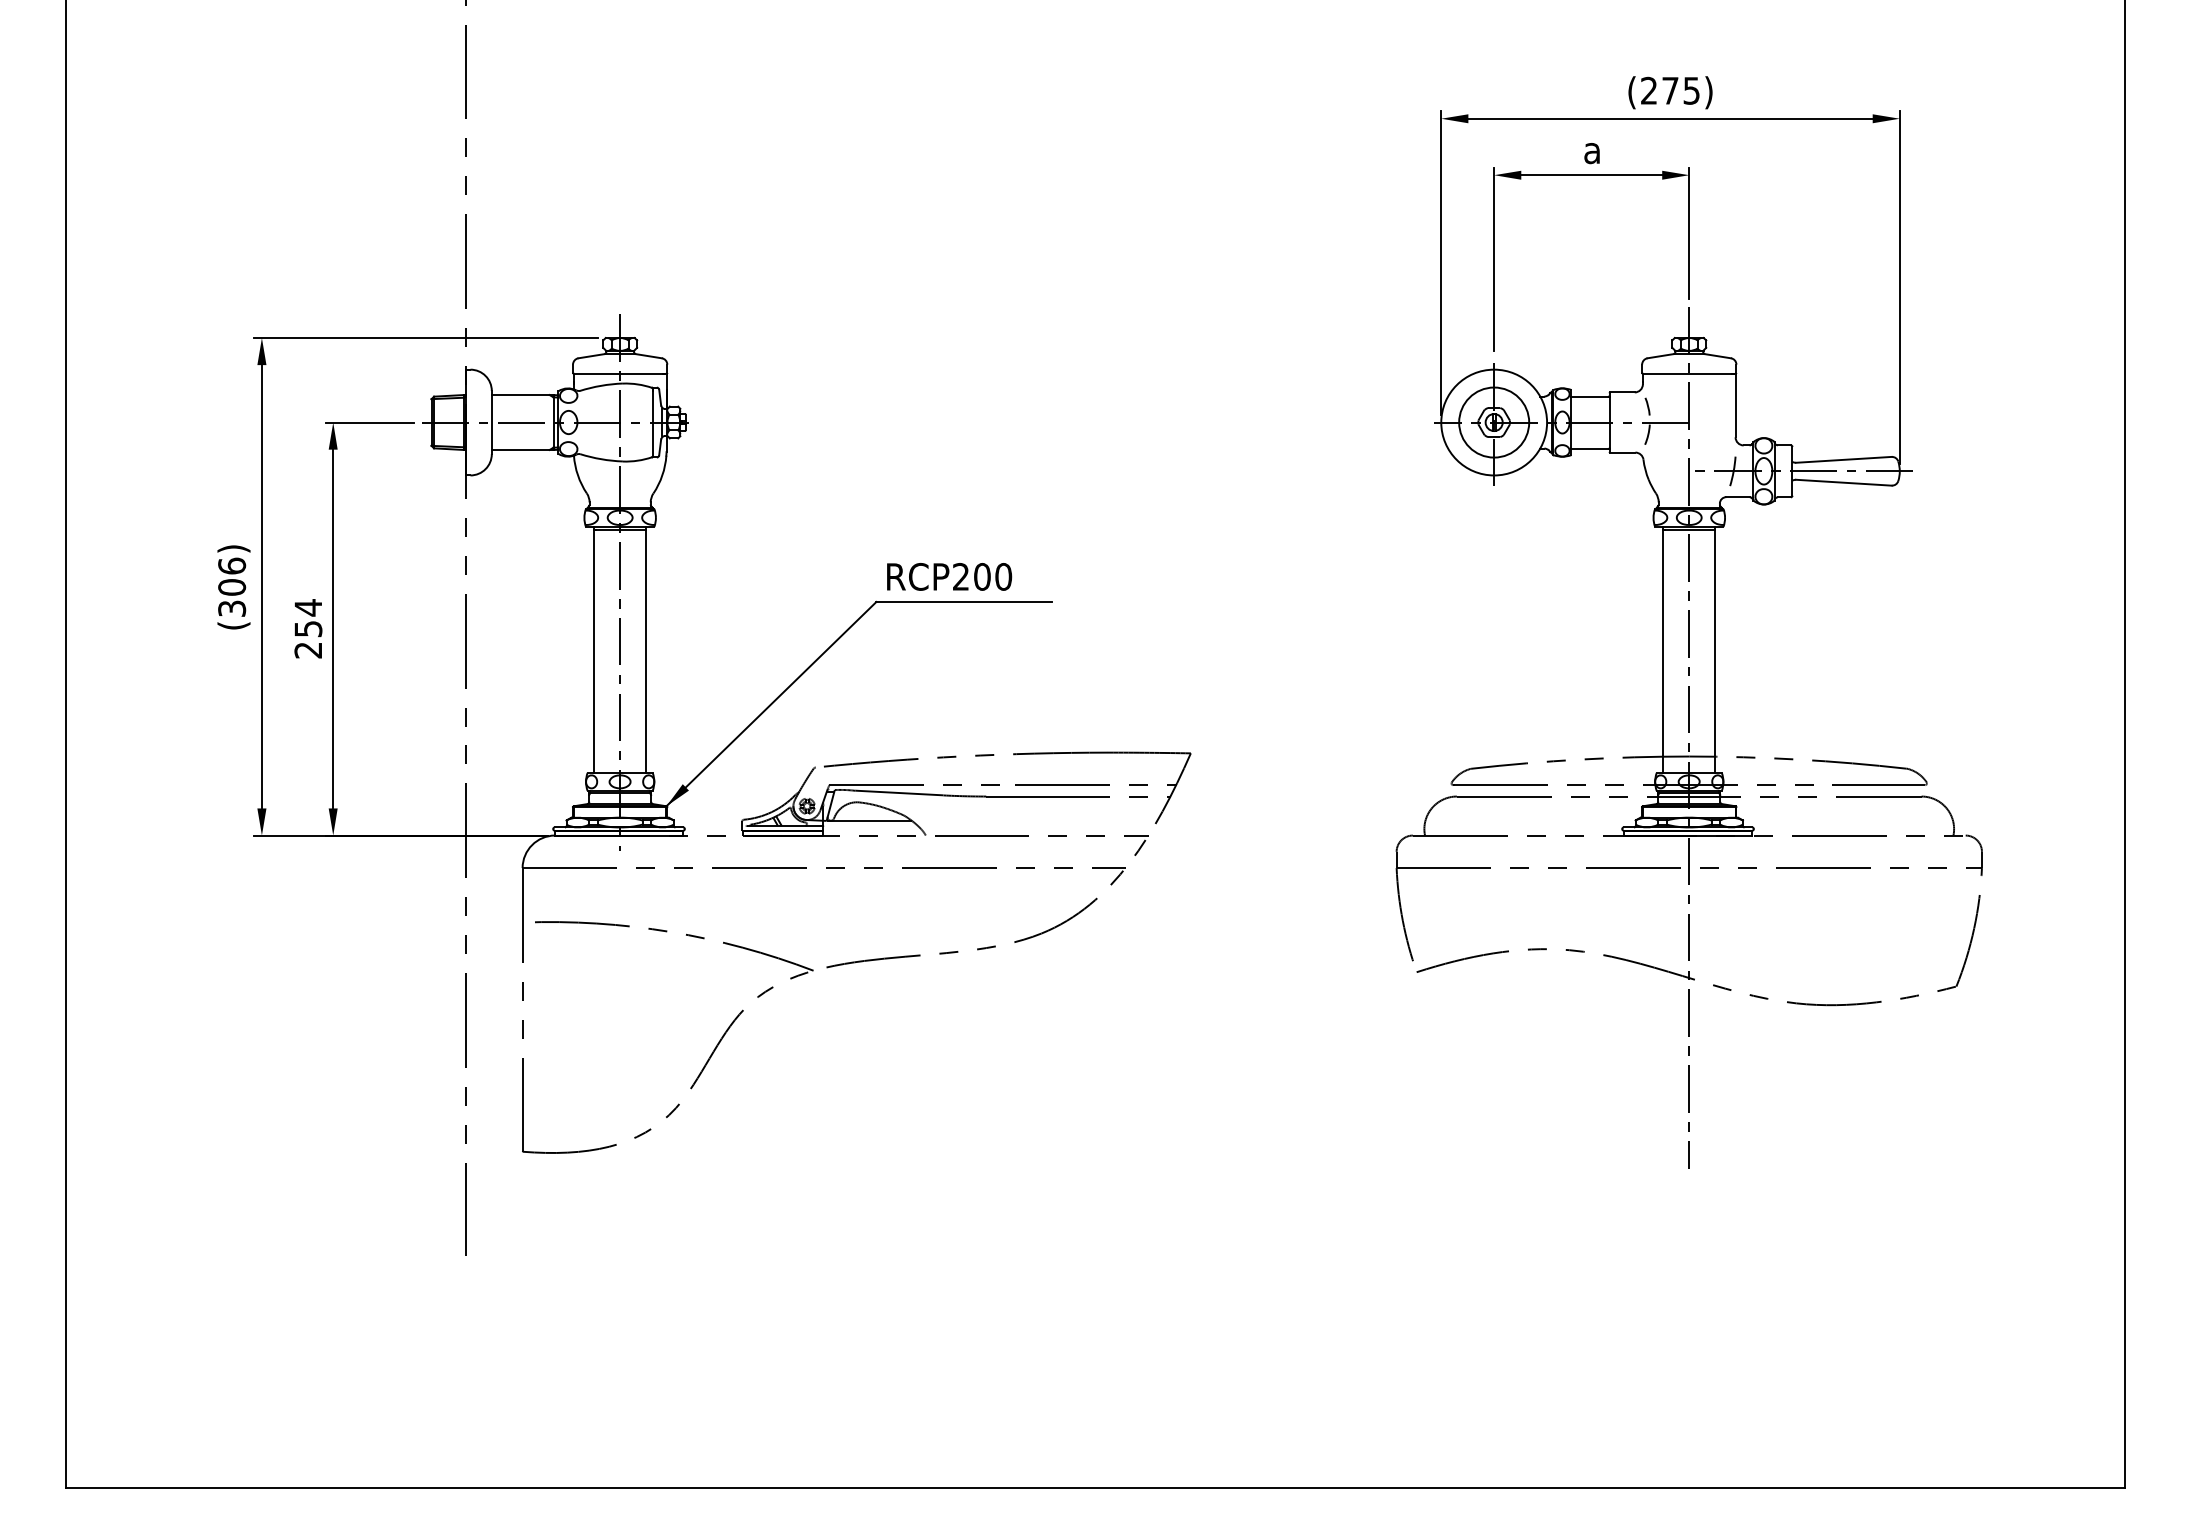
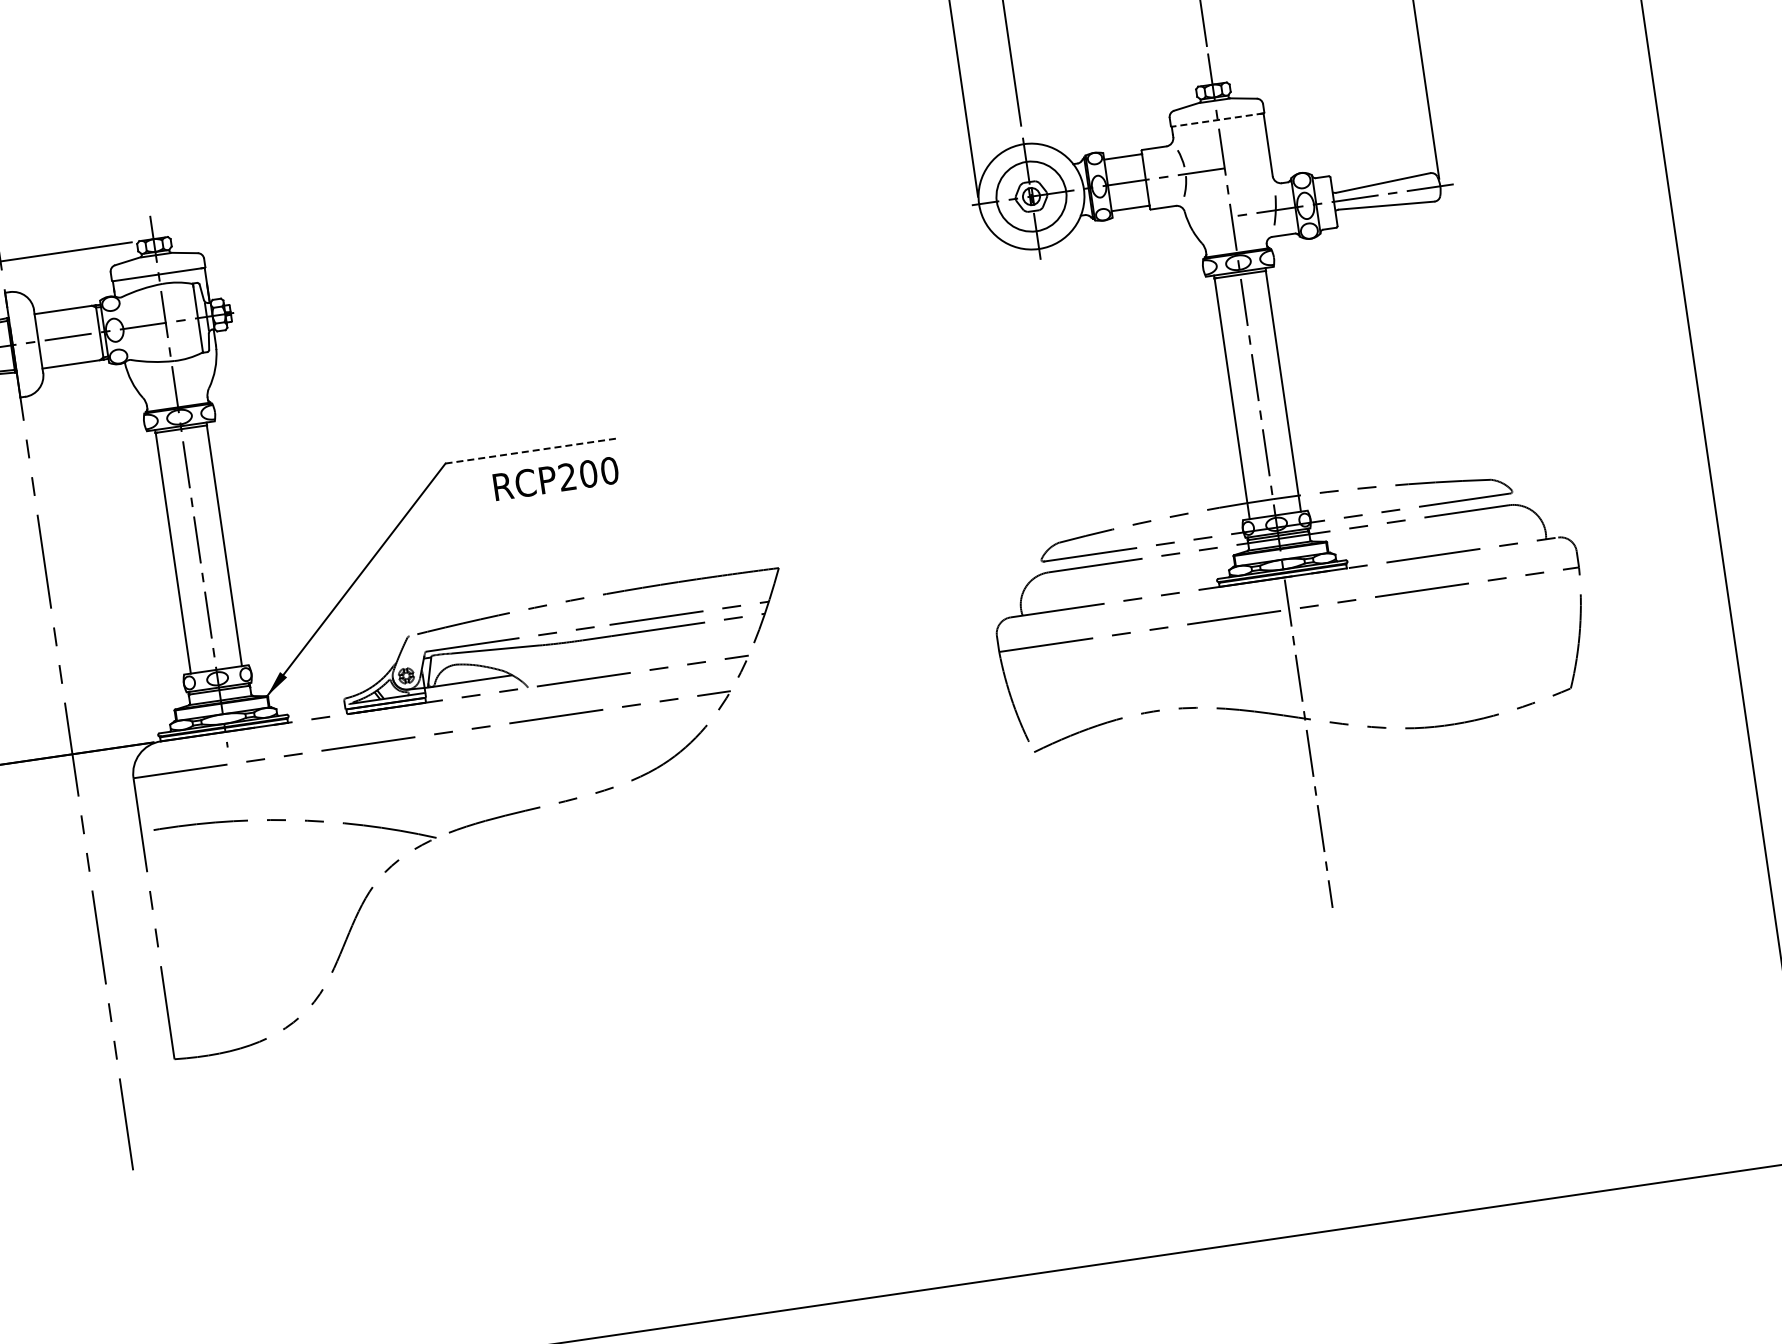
line: (1688, 373) -> (1216, 119), solid -> dashed
text: (949, 576) -> (556, 478), moved
line: (964, 601) -> (532, 450), solid -> dashed

